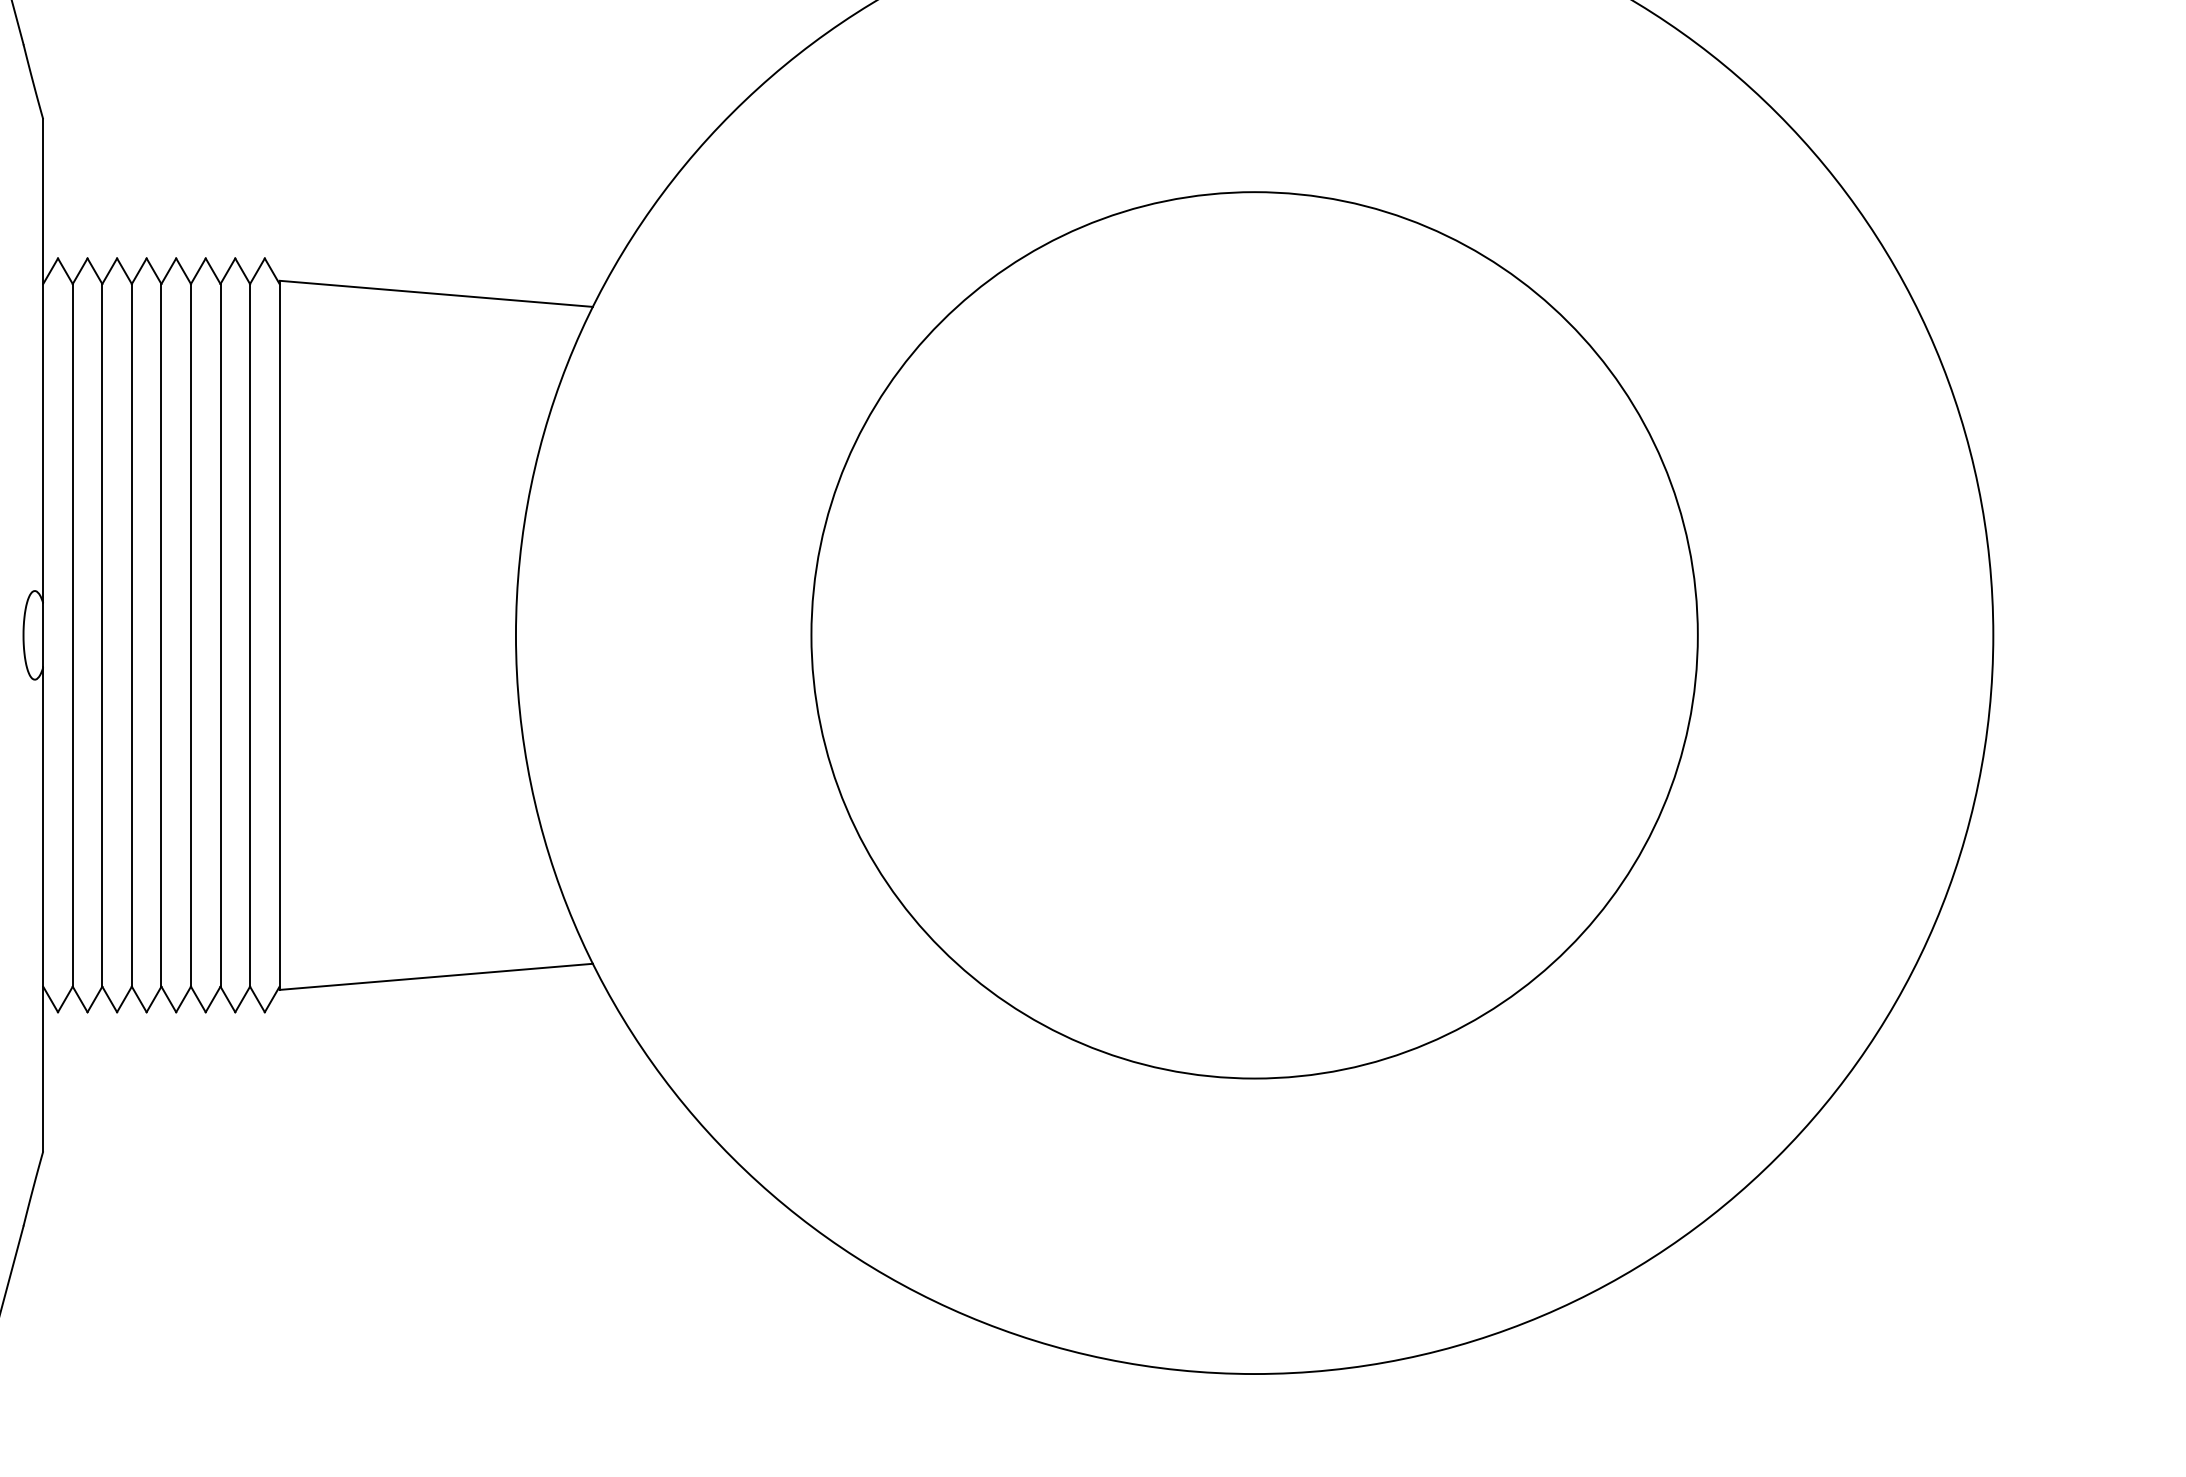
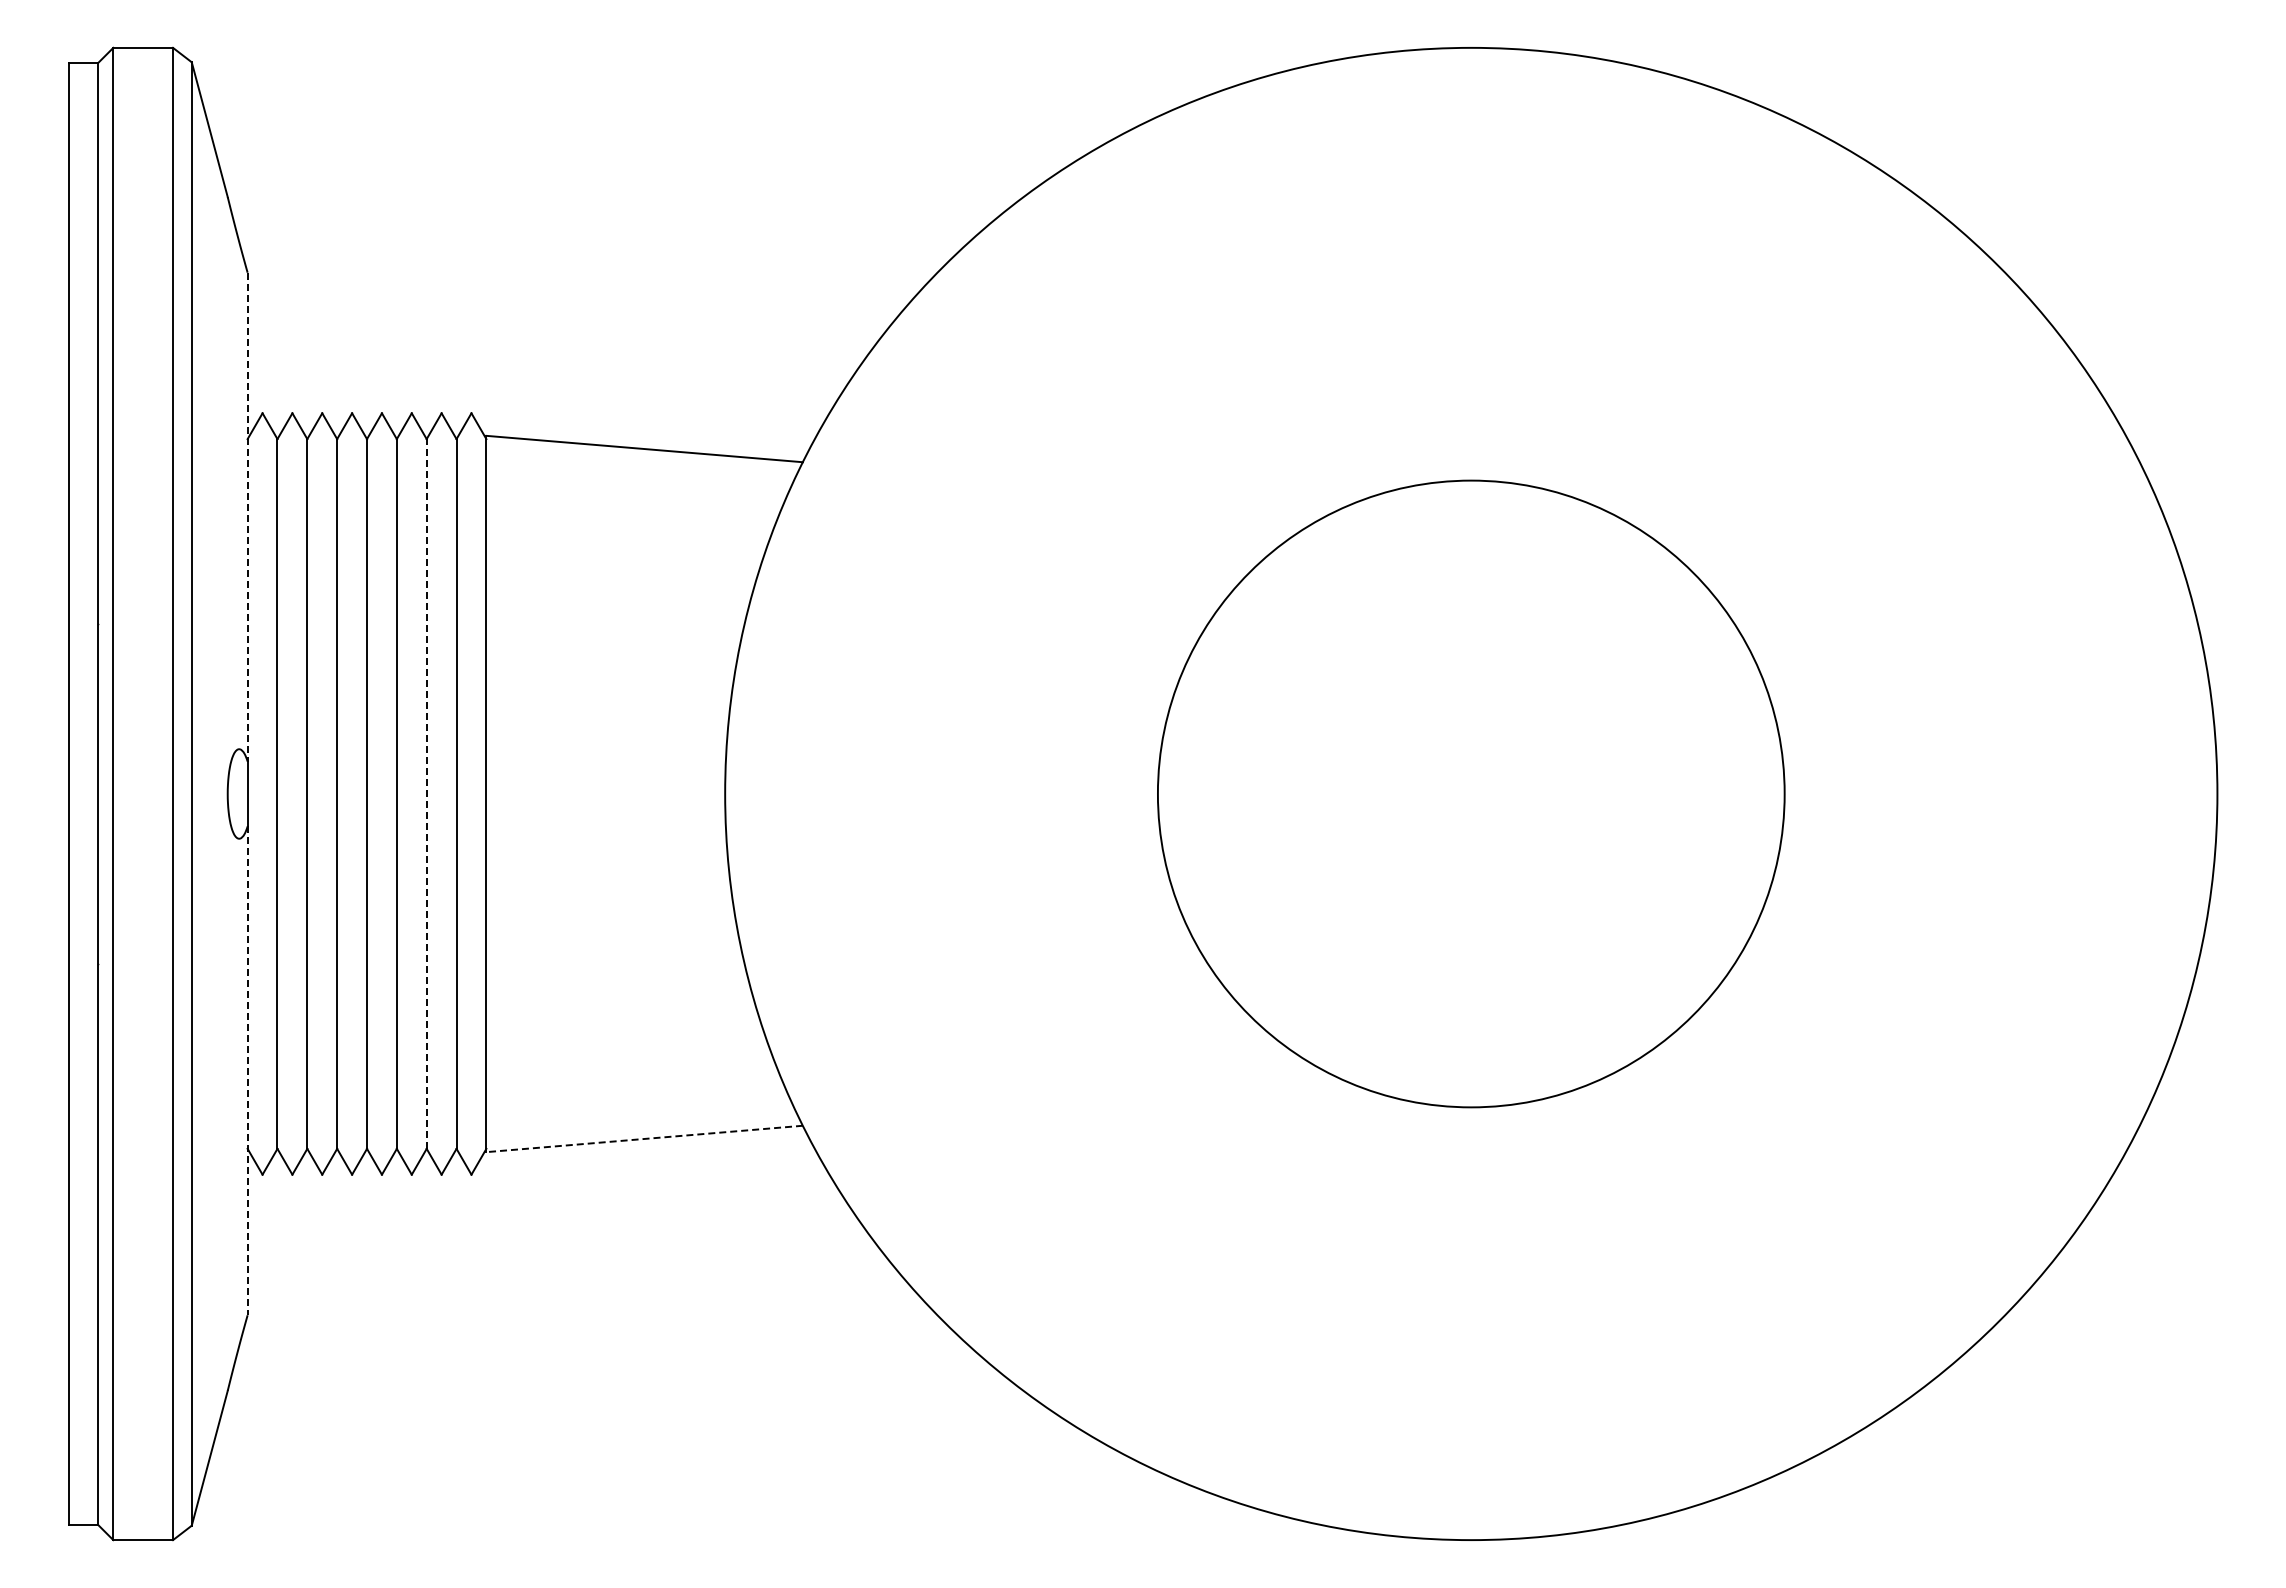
line: (43, 361) -> (247, 517), solid -> dashed
circle: (1253, 634) -> (1470, 793), size x0.7
line: (220, 635) -> (426, 794), solid -> dashed
line: (43, 910) -> (247, 1071), solid -> dashed
line: (436, 976) -> (644, 1138), solid -> dashed

